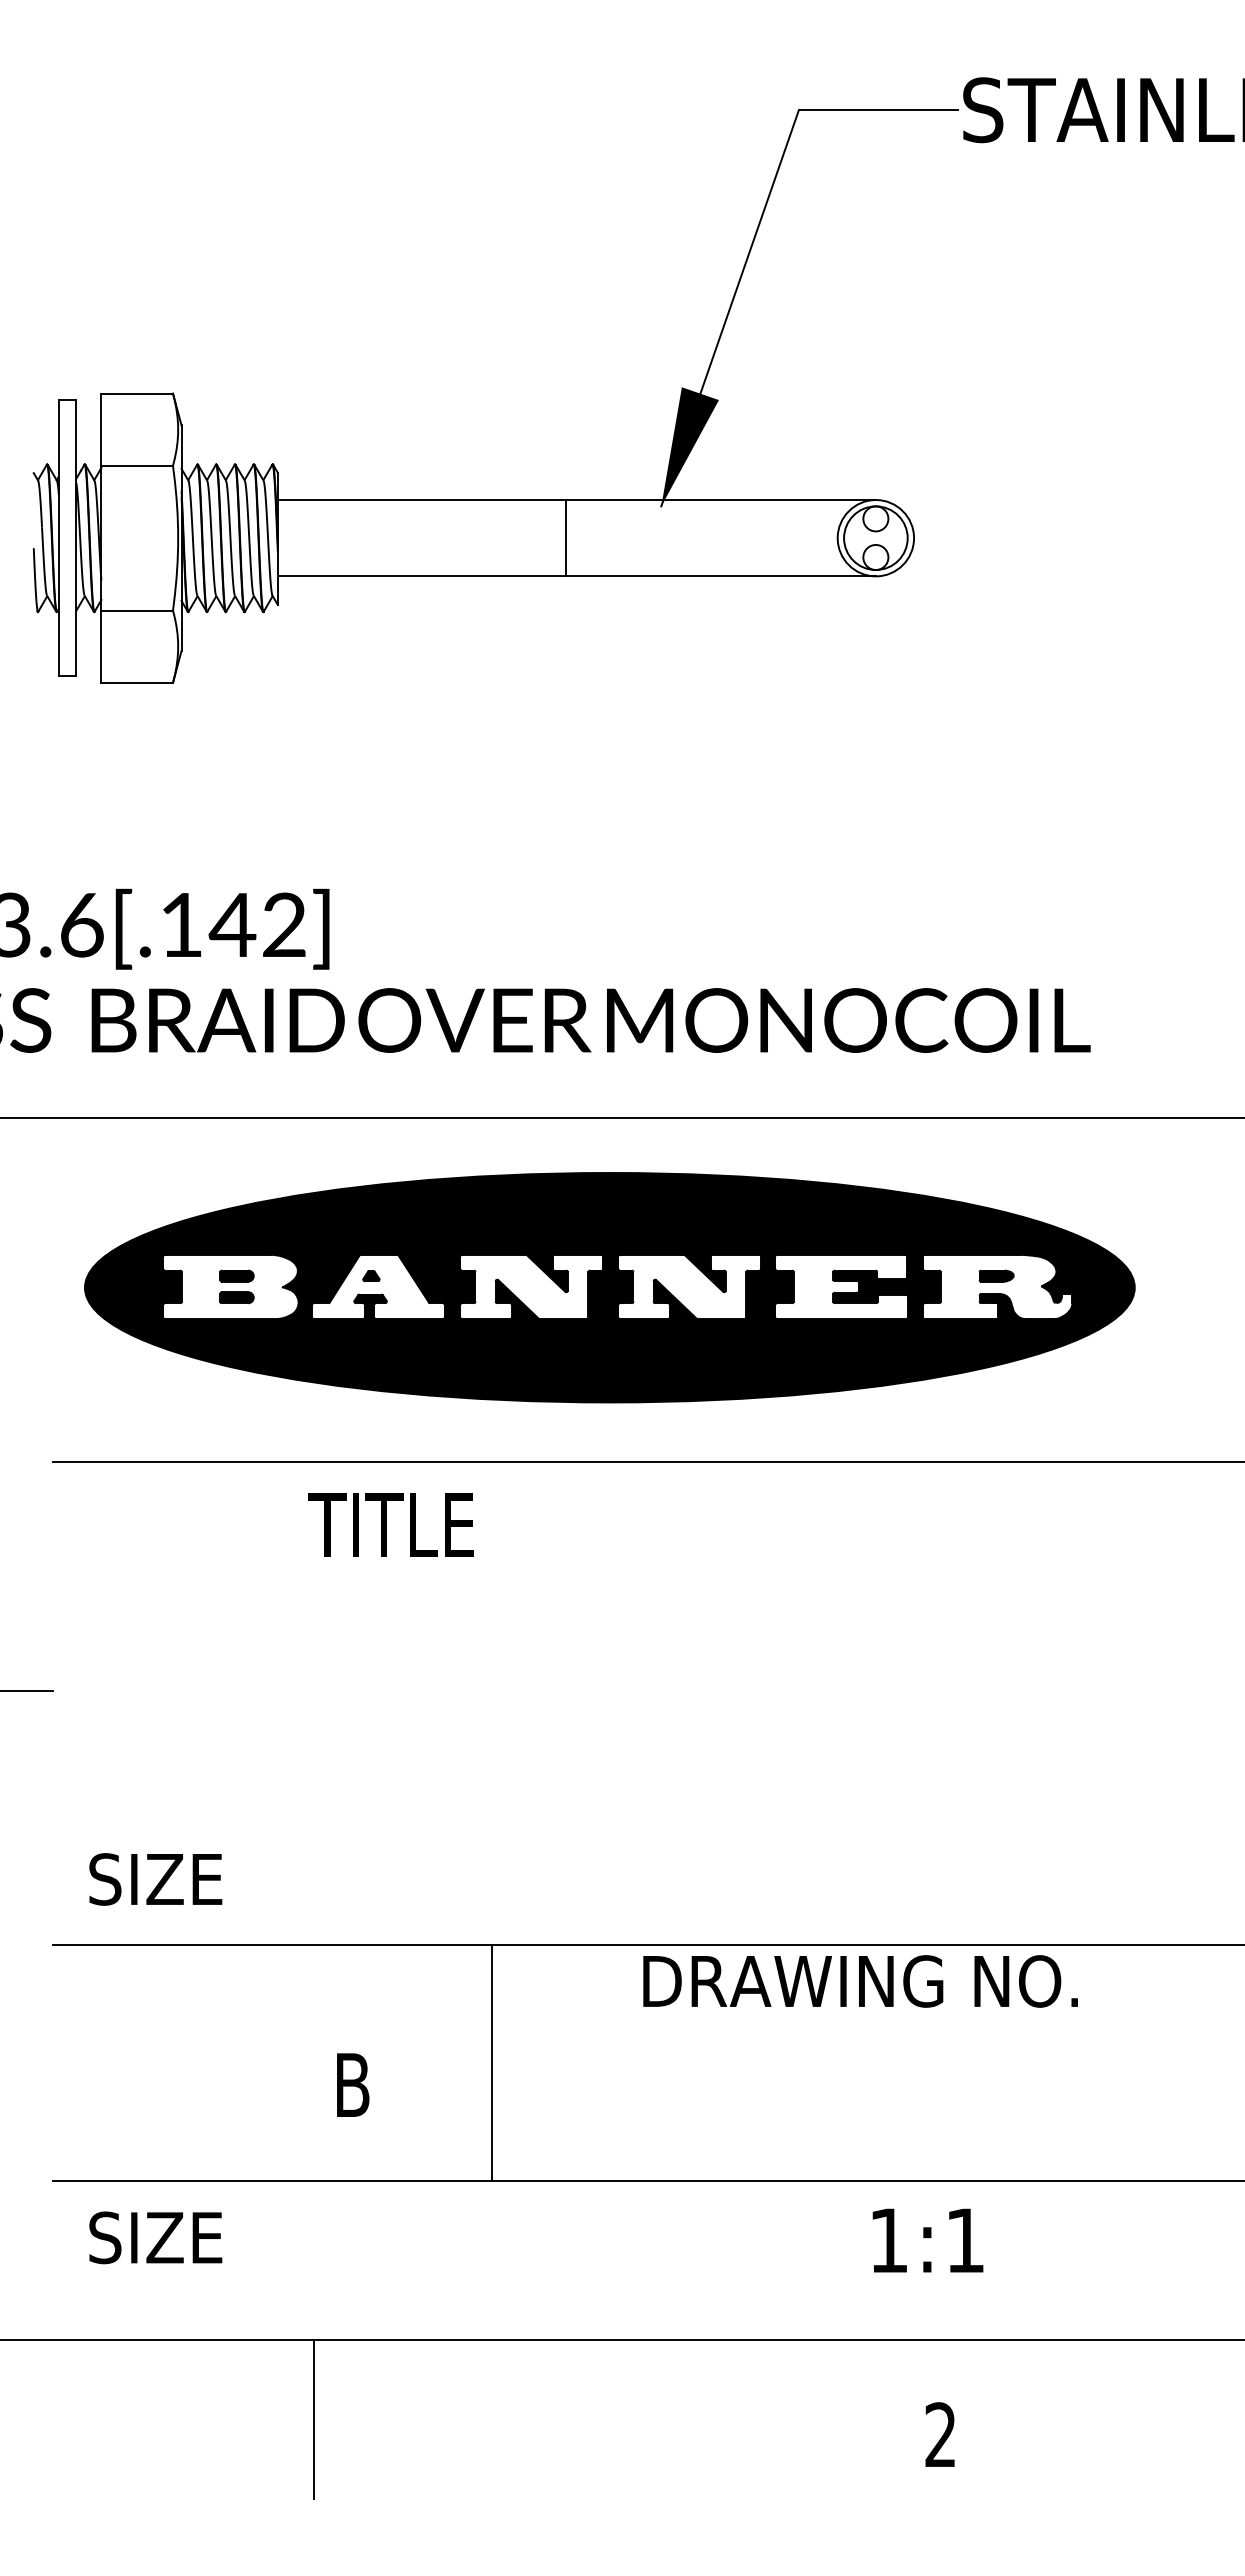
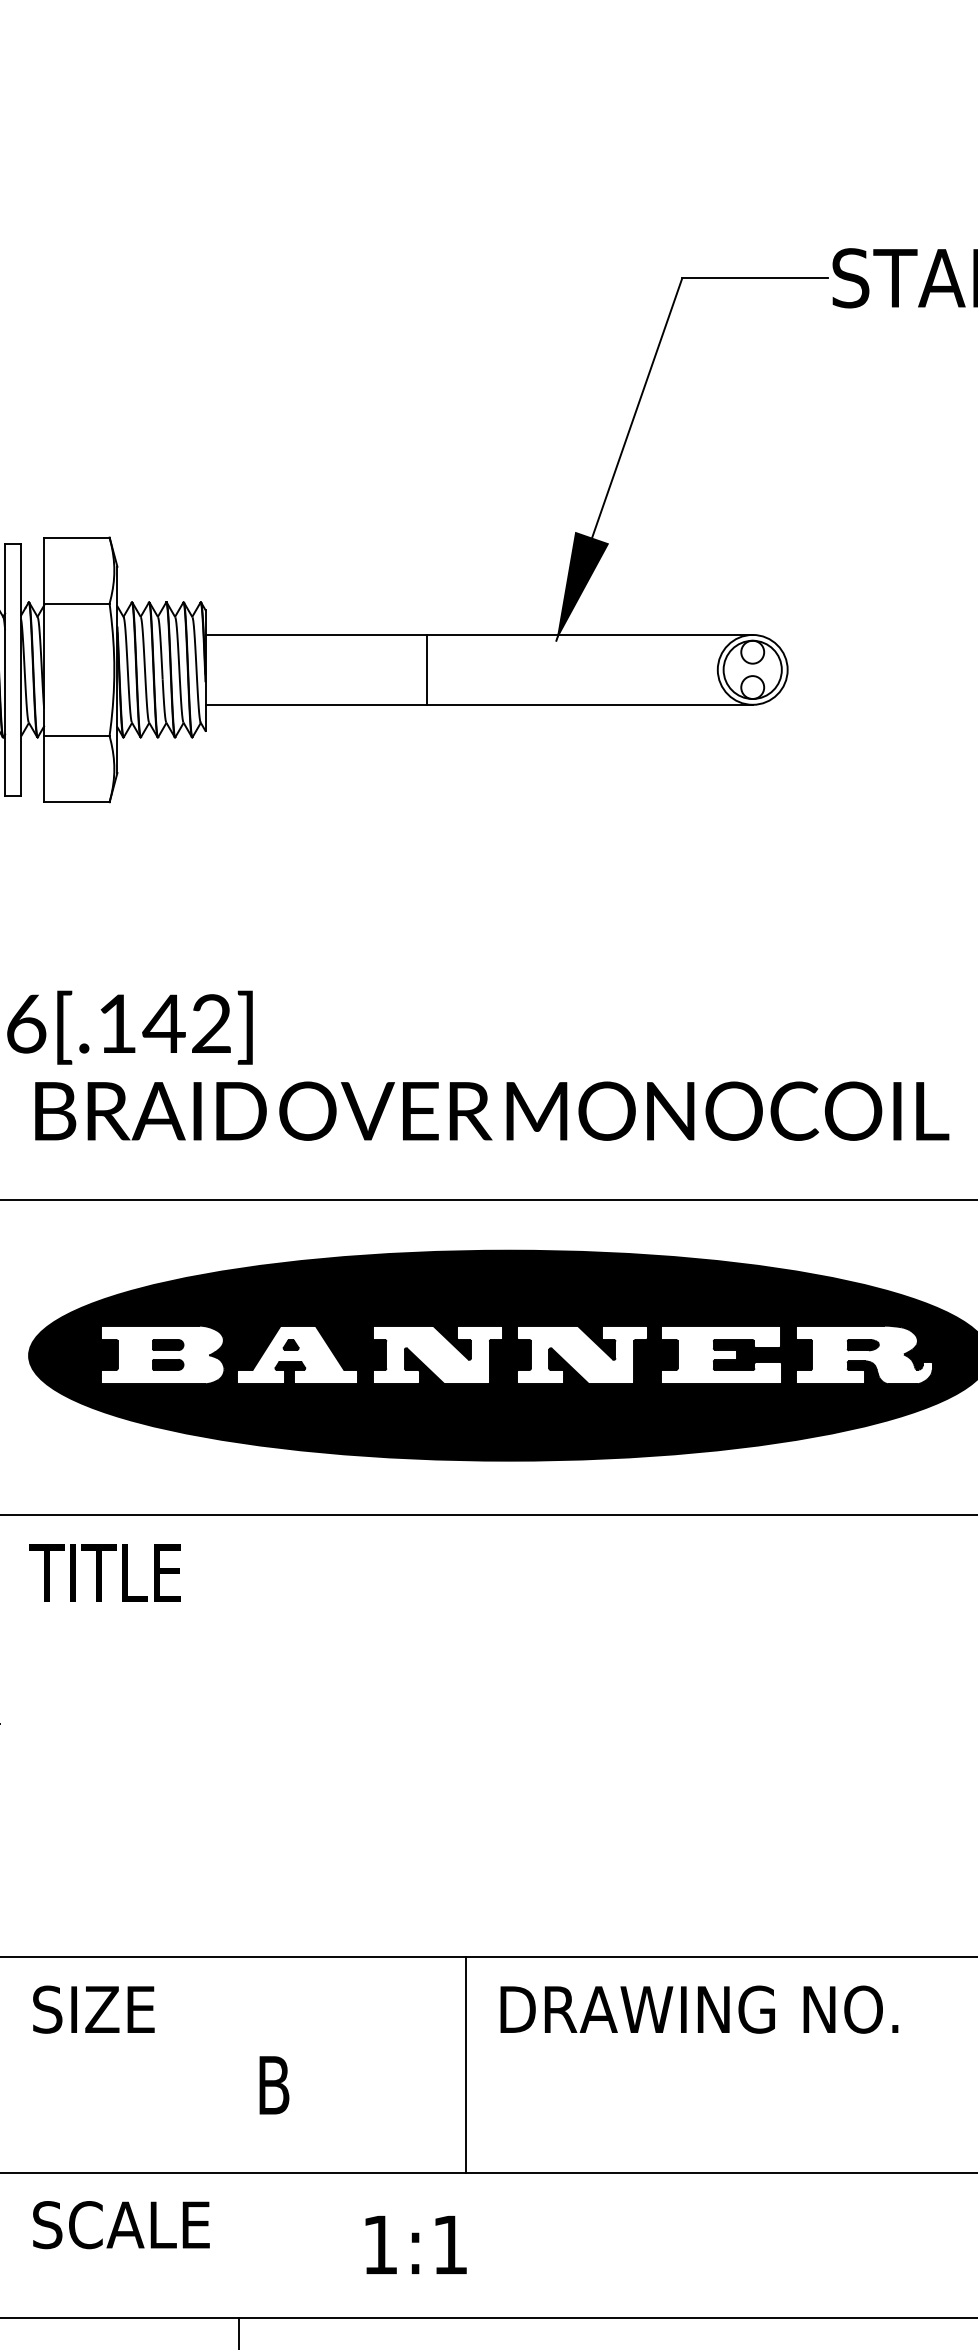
line: (565, 538) -> (426, 670), moved
text: (390, 1524) -> (104, 1572), moved
text: (155, 1879) -> (93, 2009), moved
text: (860, 1981) -> (699, 2009), moved
line: (492, 2062) -> (465, 2064), moved
text: (205, 2237) -> (139, 2224), SIZE -> SCALE
text: (927, 2240) -> (415, 2244), moved

